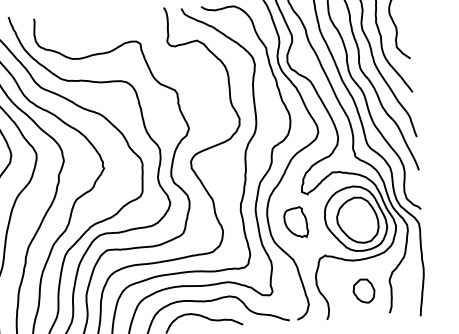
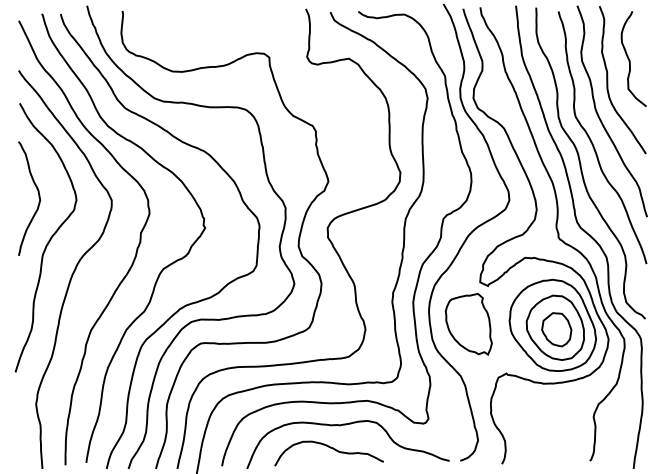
part: (295, 222) -> (468, 324), size x1.43
part: (363, 291) -> (556, 329), moved

